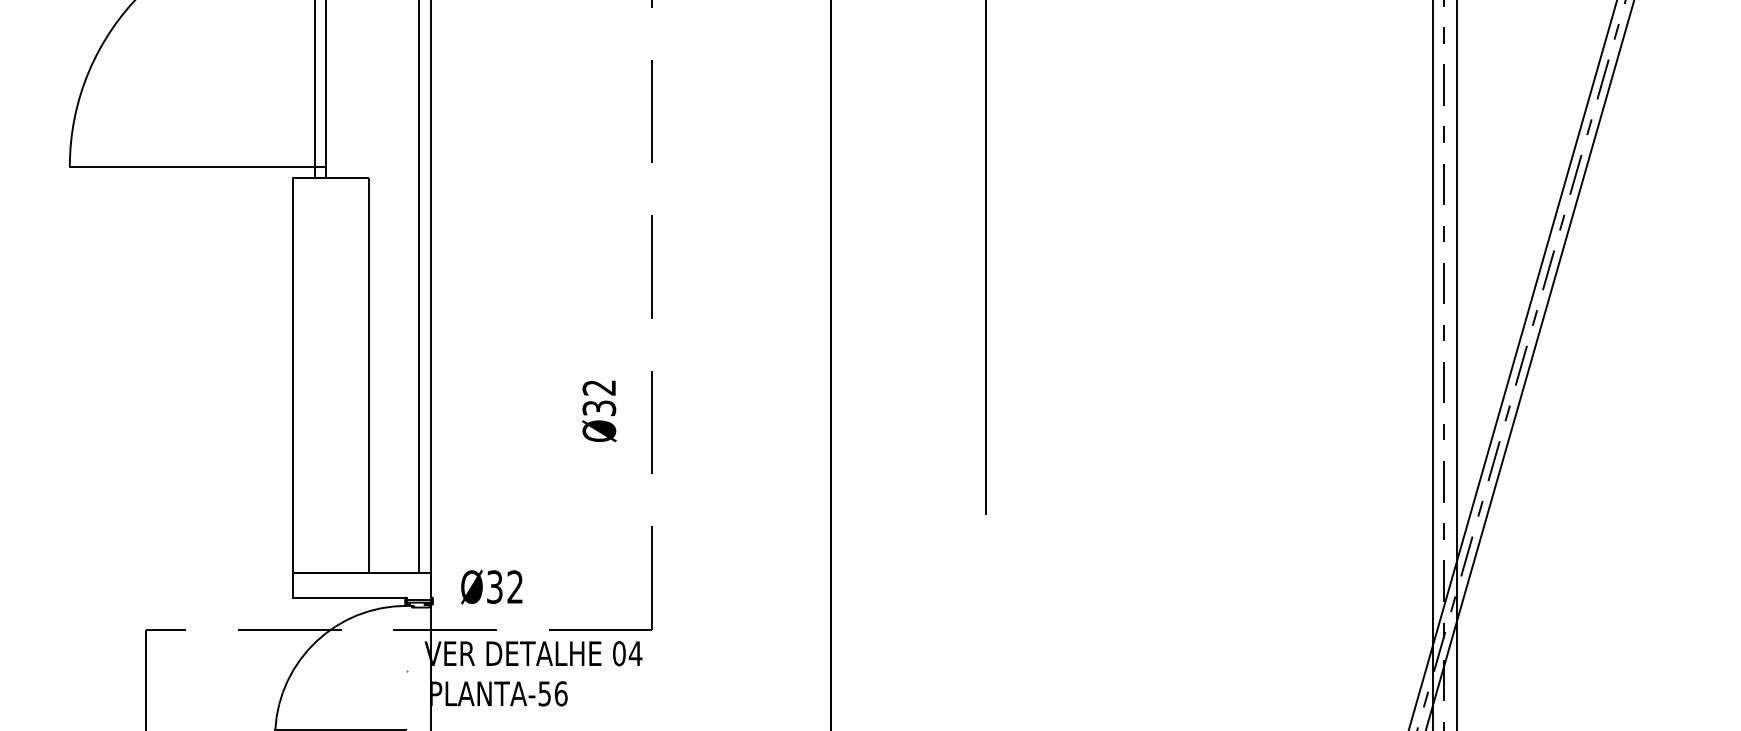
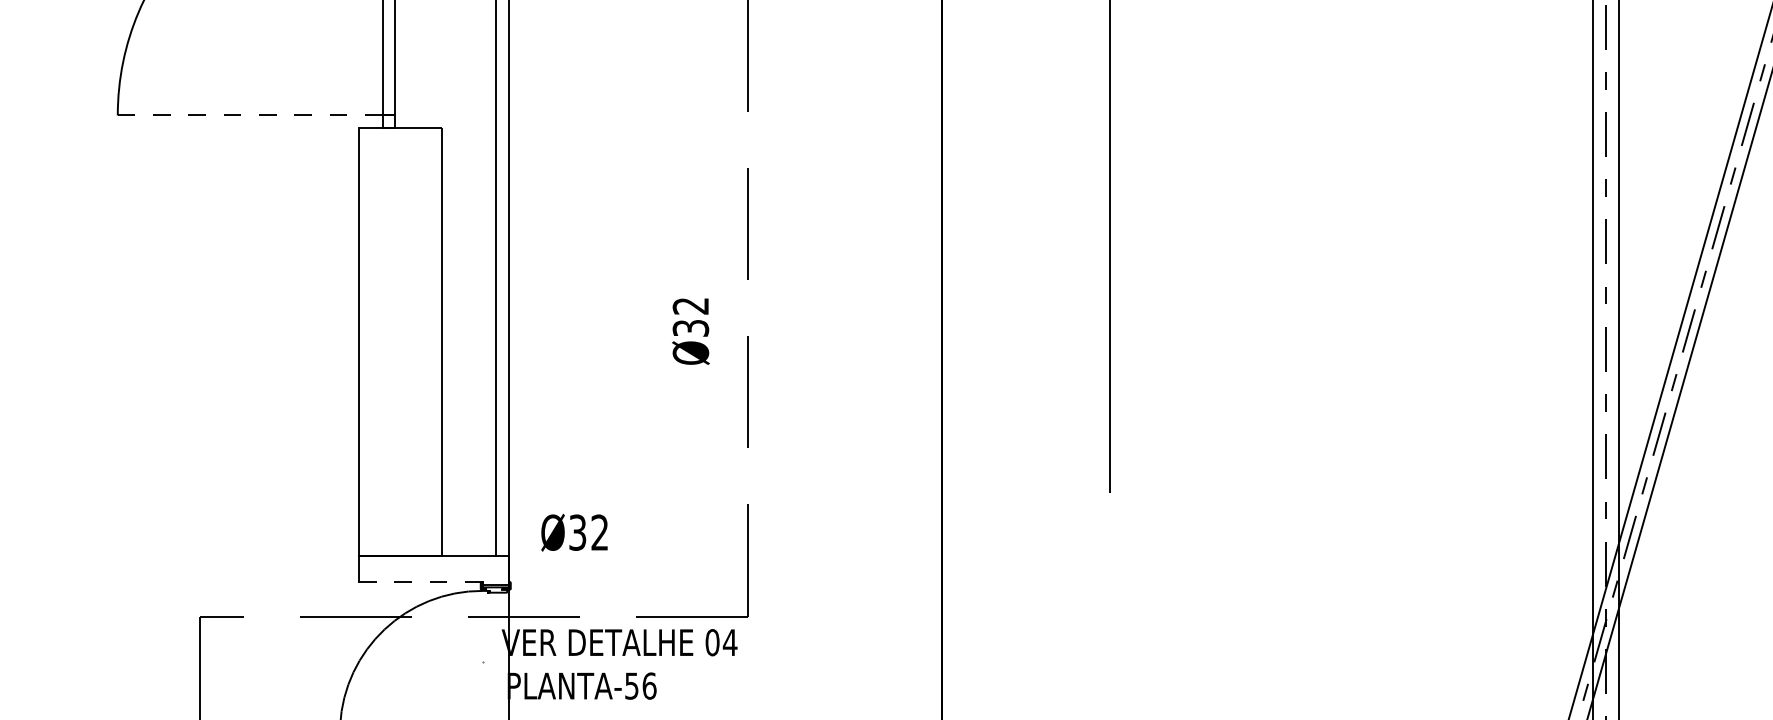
line: (191, 166) -> (249, 115), solid -> dashed
text: (599, 410) -> (691, 330), moved
text: (491, 586) -> (574, 532), moved
line: (349, 597) -> (420, 581), solid -> dashed

